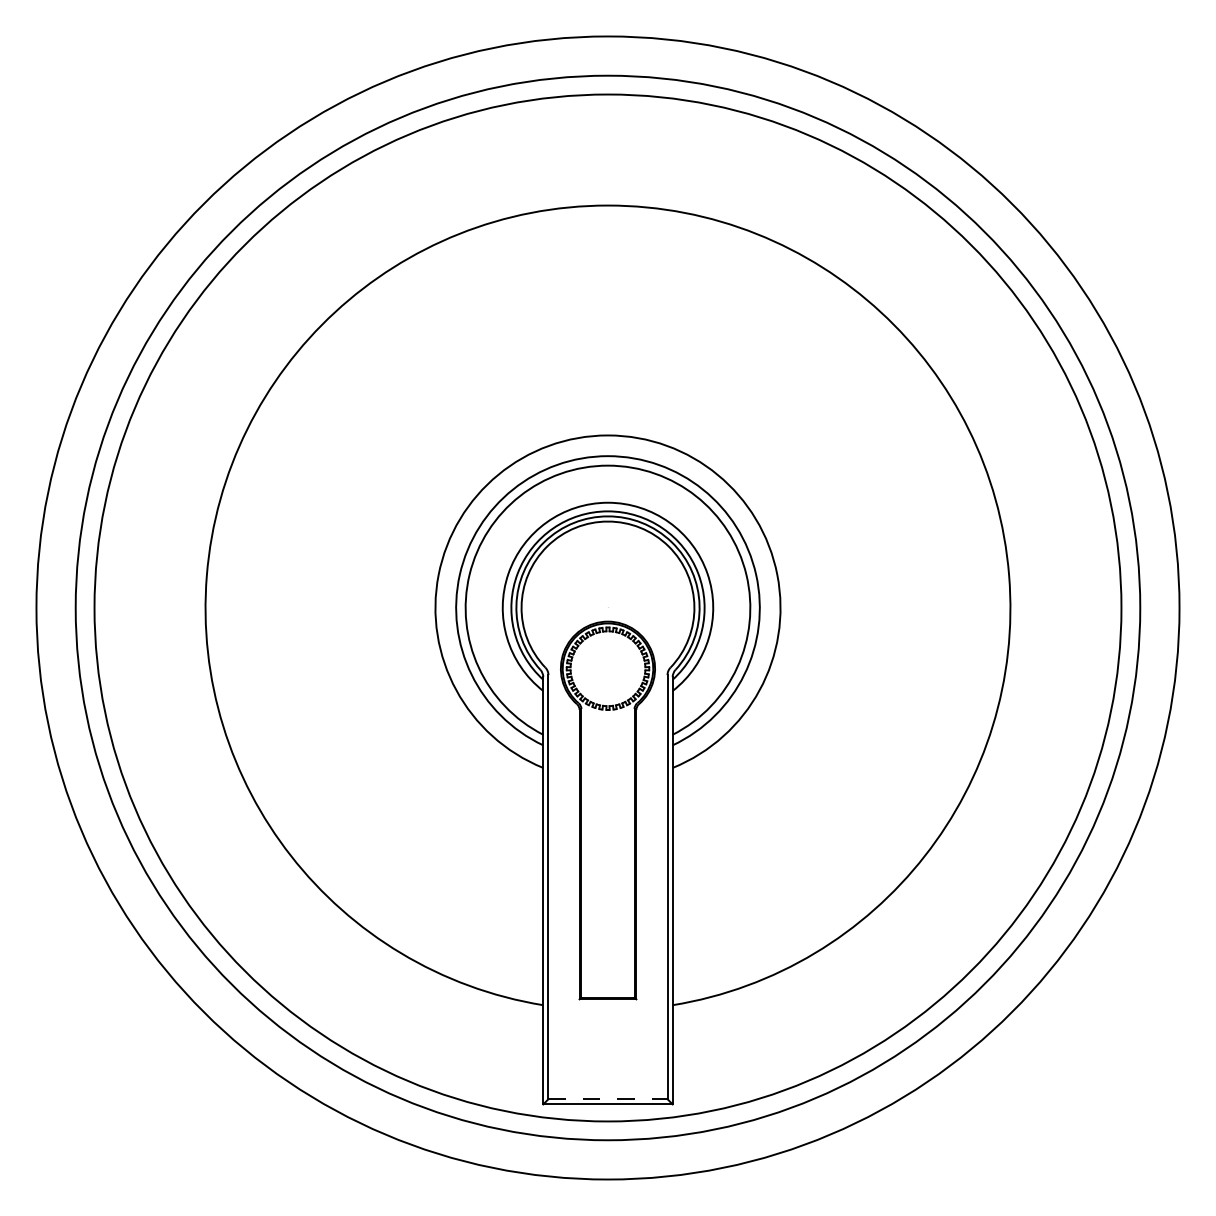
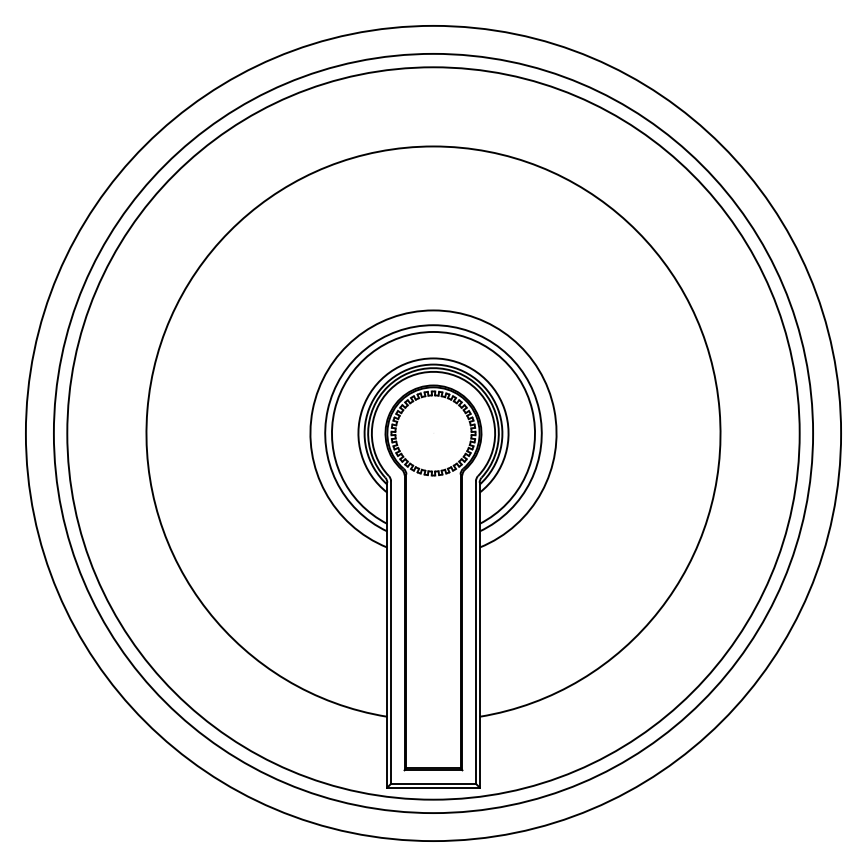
part: (607, 810) -> (433, 577), size x1.43
line: (608, 1099) -> (433, 784), dashed -> solid

